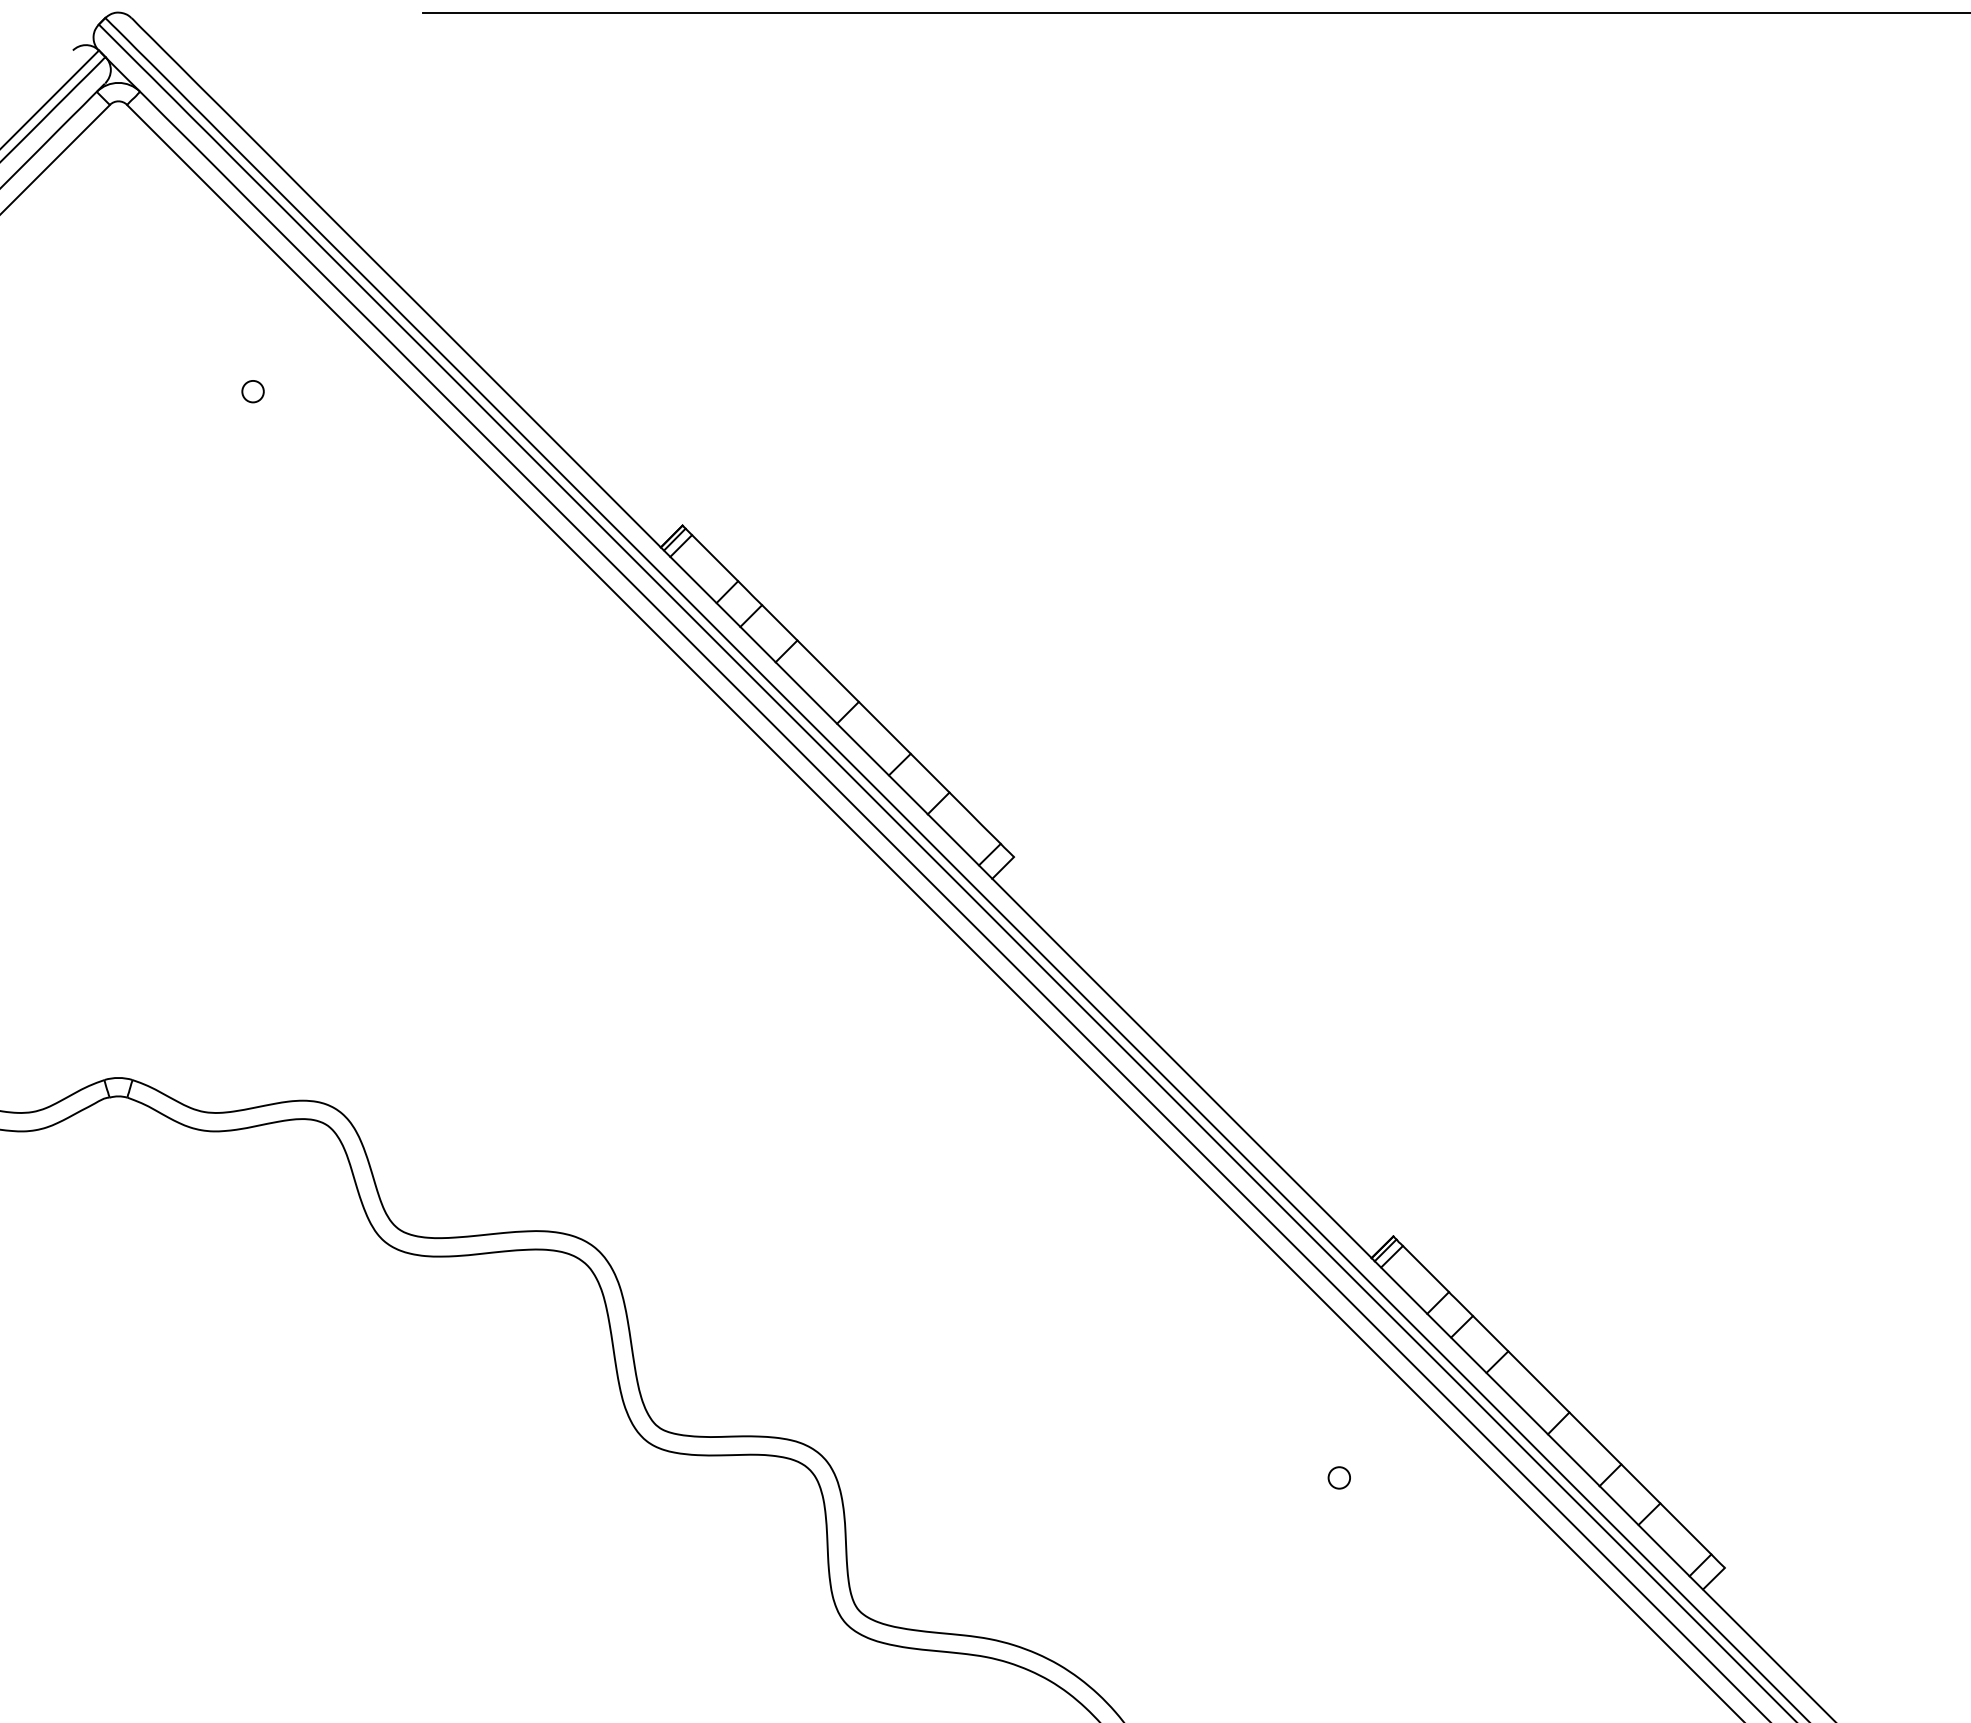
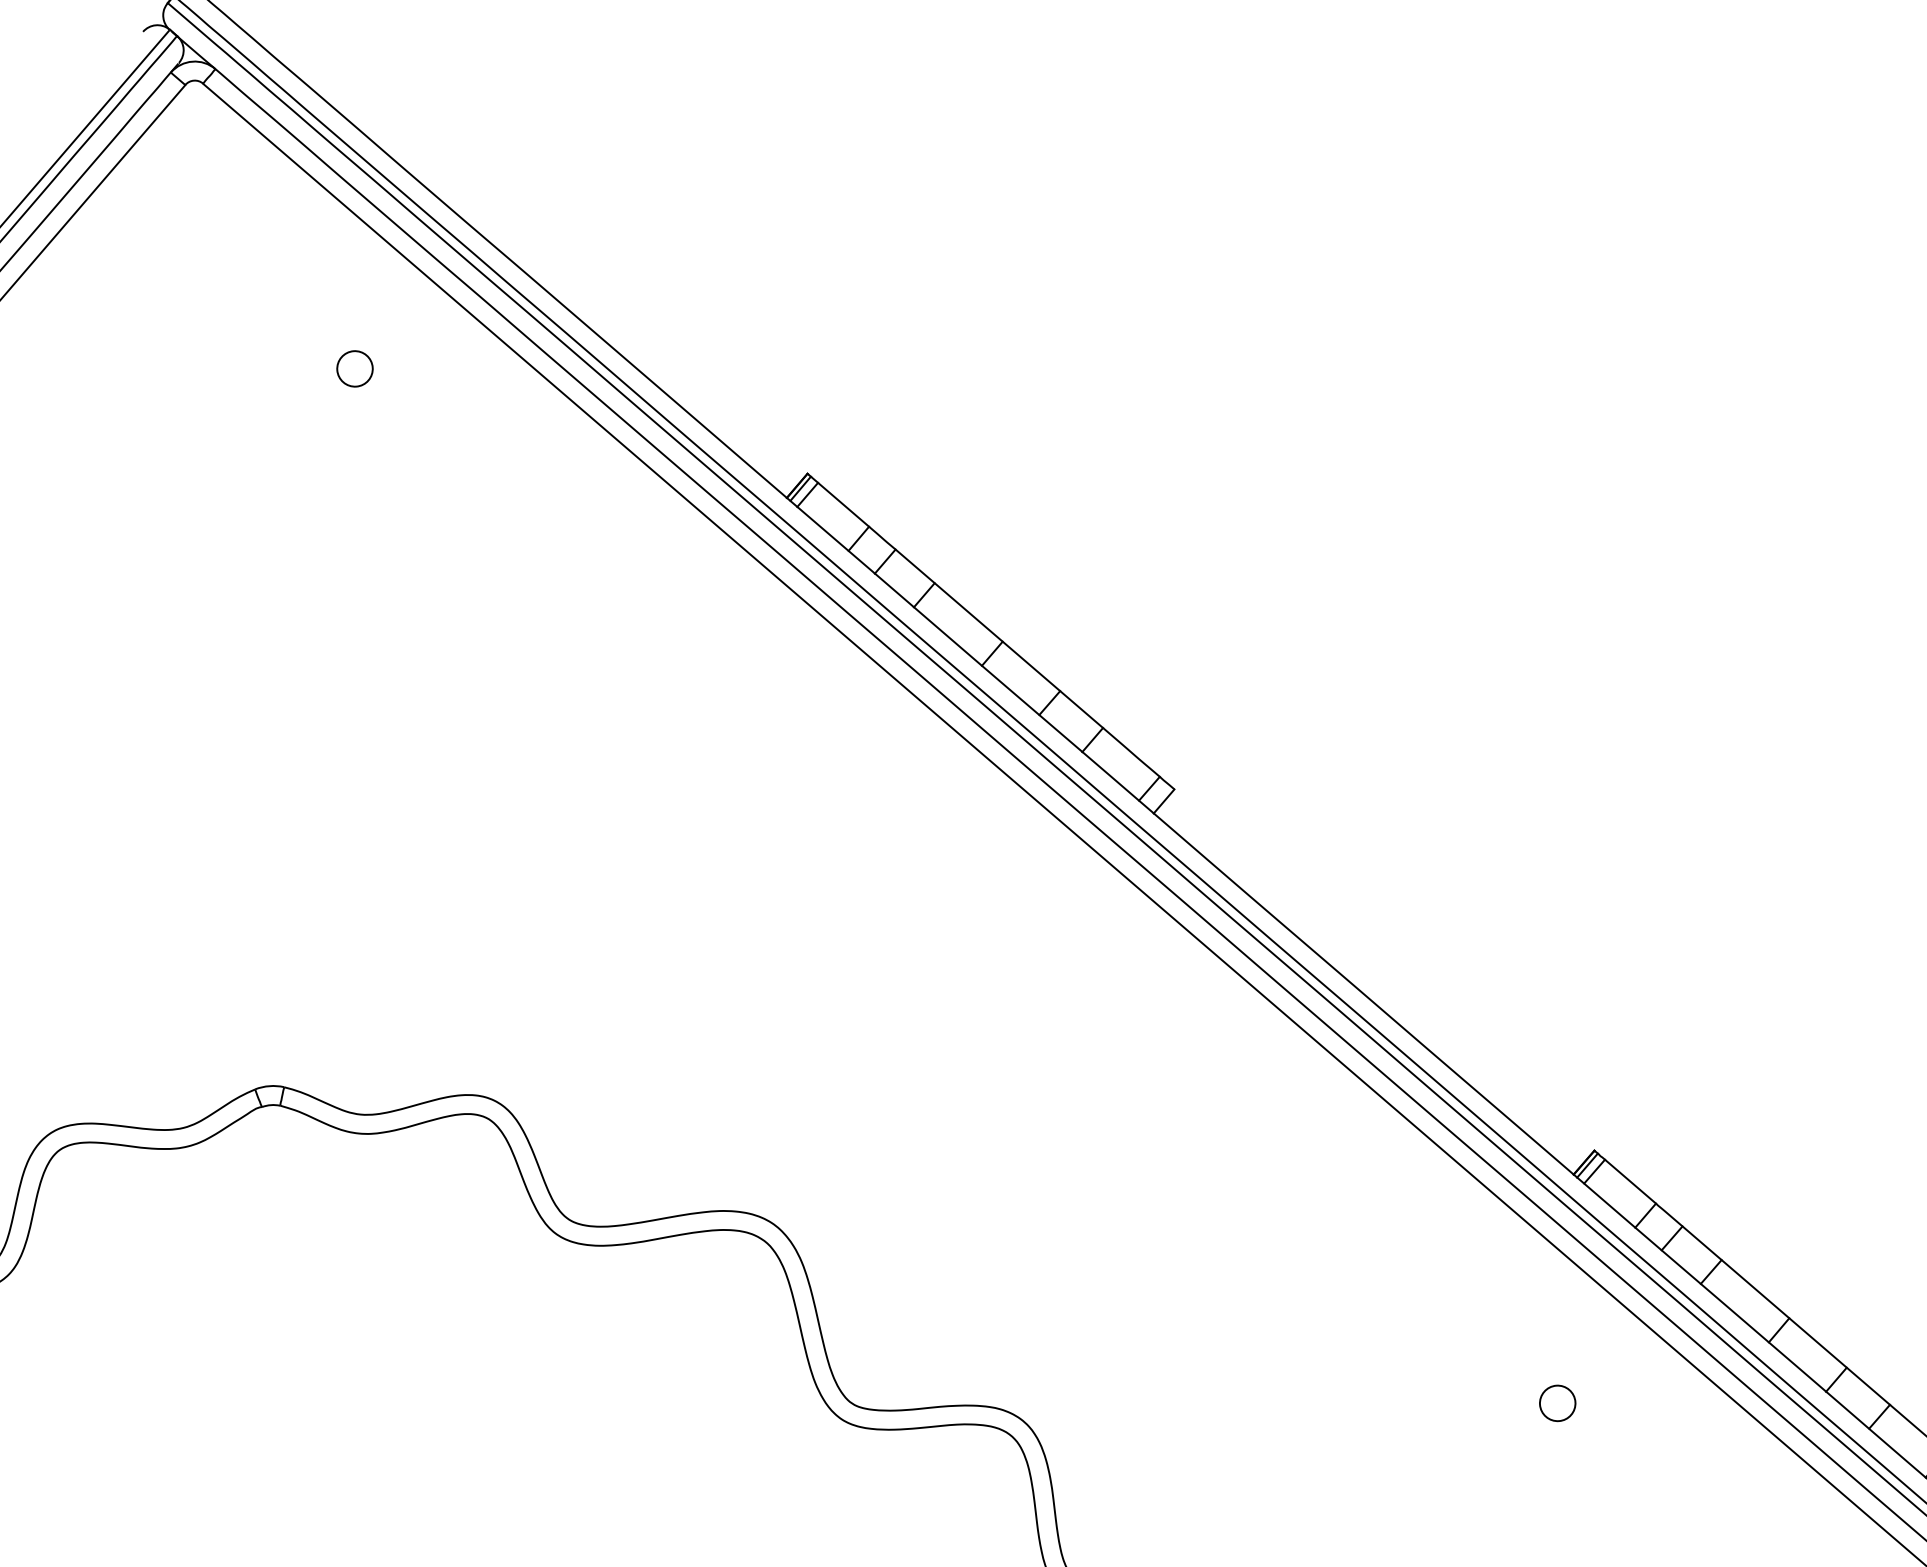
circle: (252, 391) -> (354, 368), size x1.6
circle: (1338, 1477) -> (1556, 1403), size x1.6

